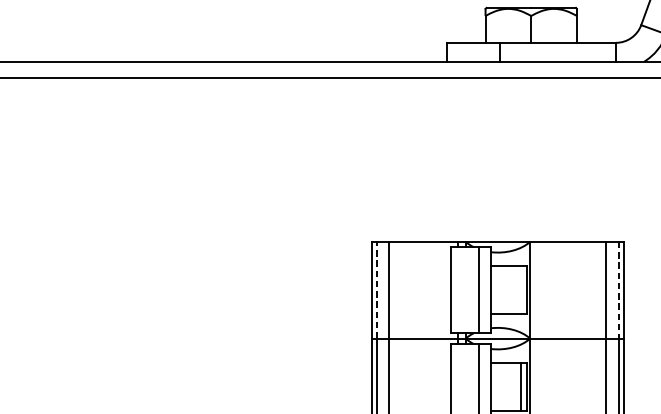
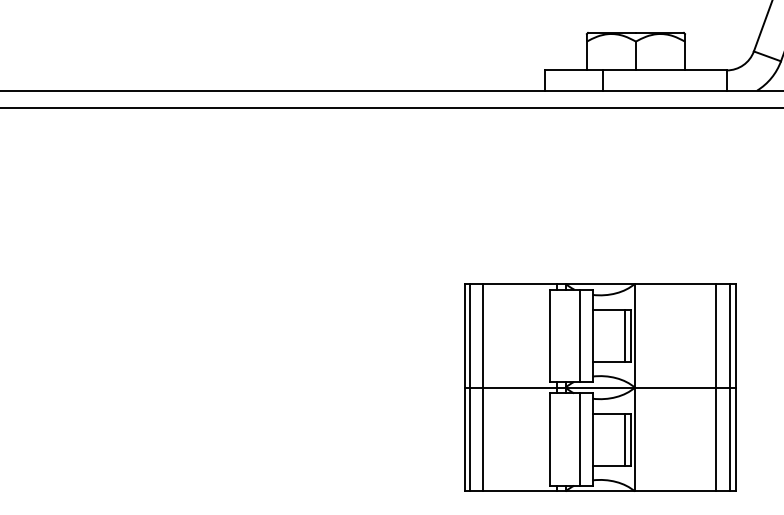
line: (376, 290) -> (470, 335), dashed -> solid
line: (520, 290) -> (624, 335), added
line: (619, 290) -> (730, 335), dashed -> solid

